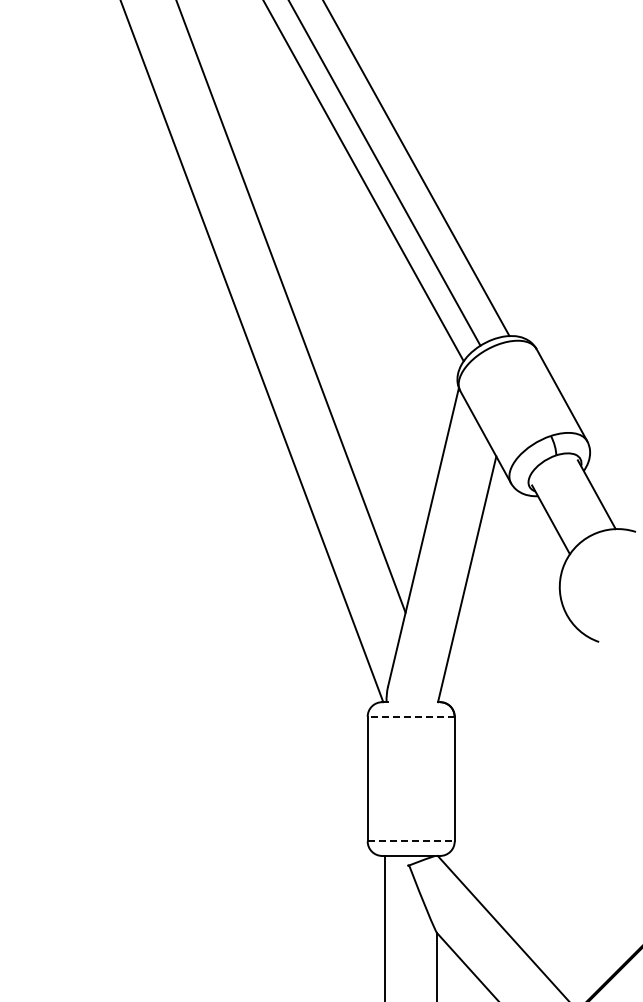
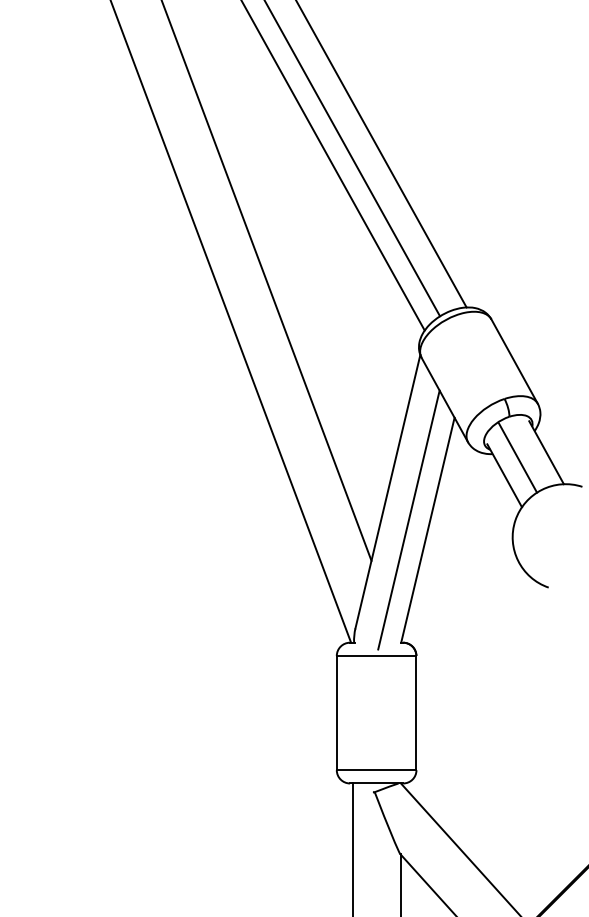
line: (565, 500) -> (517, 458), added
line: (446, 567) -> (408, 519), added
line: (410, 716) -> (375, 655), dashed -> solid
line: (411, 841) -> (376, 770), dashed -> solid

